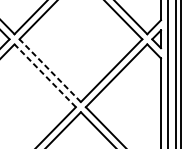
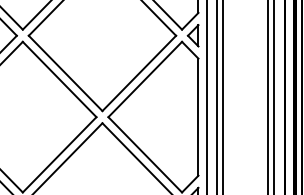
line: (50, 70) -> (65, 73), dashed -> solid
line: (45, 75) -> (59, 79), dashed -> solid

